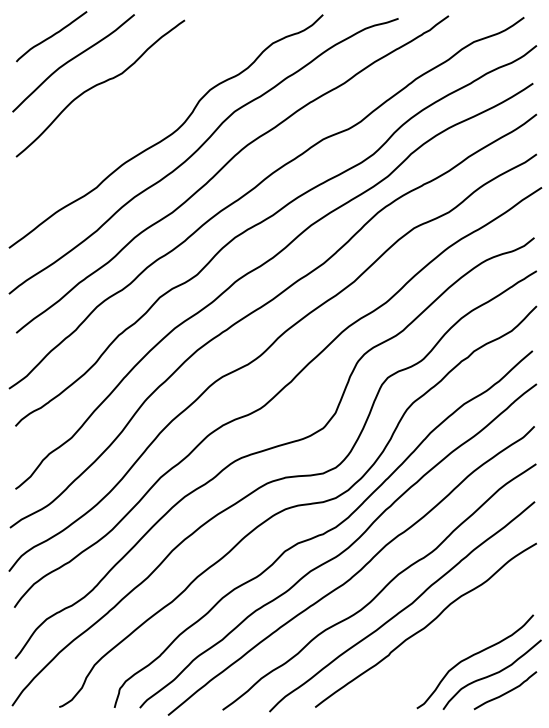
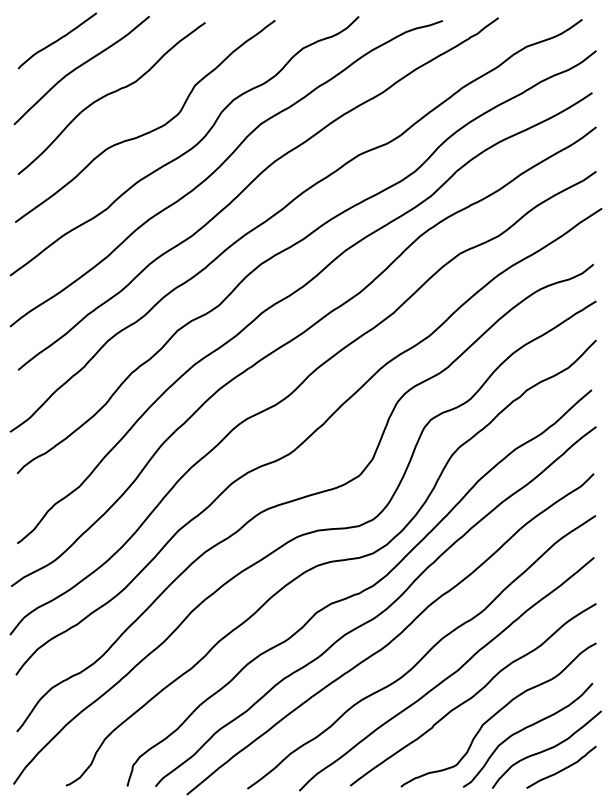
curve: (132, 118) -> (147, 131), added
curve: (447, 642) -> (497, 713), added

